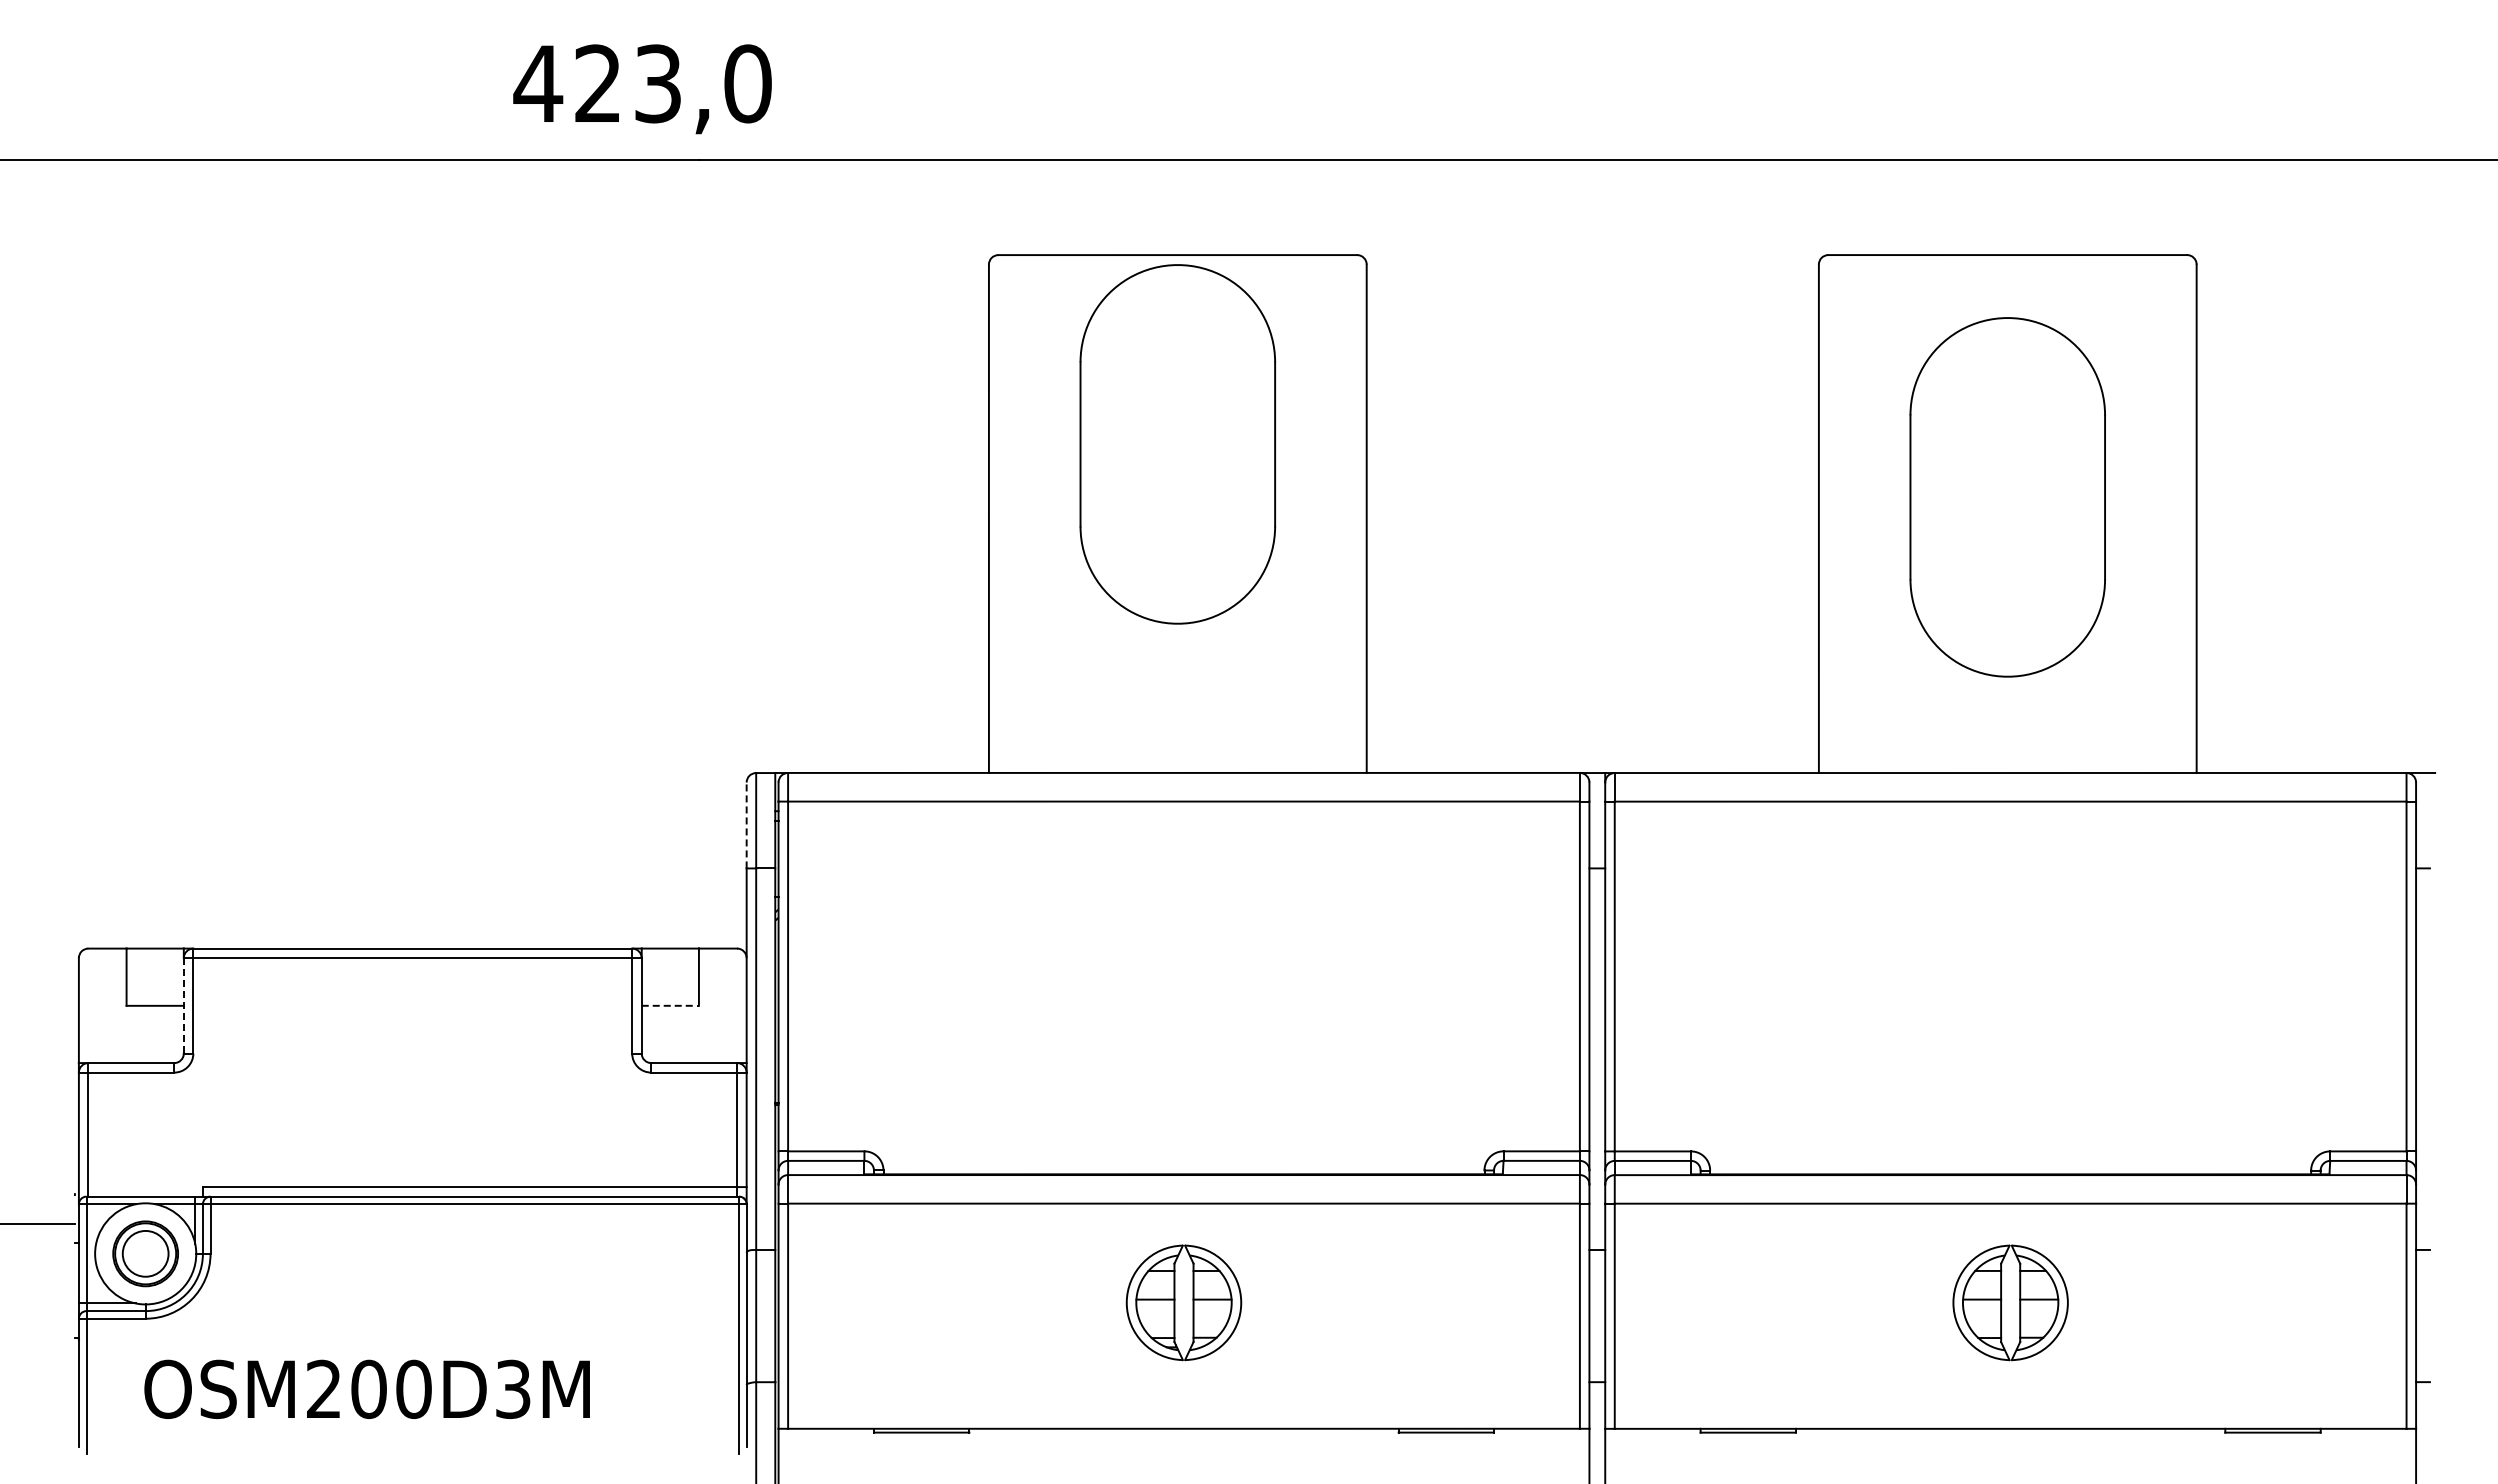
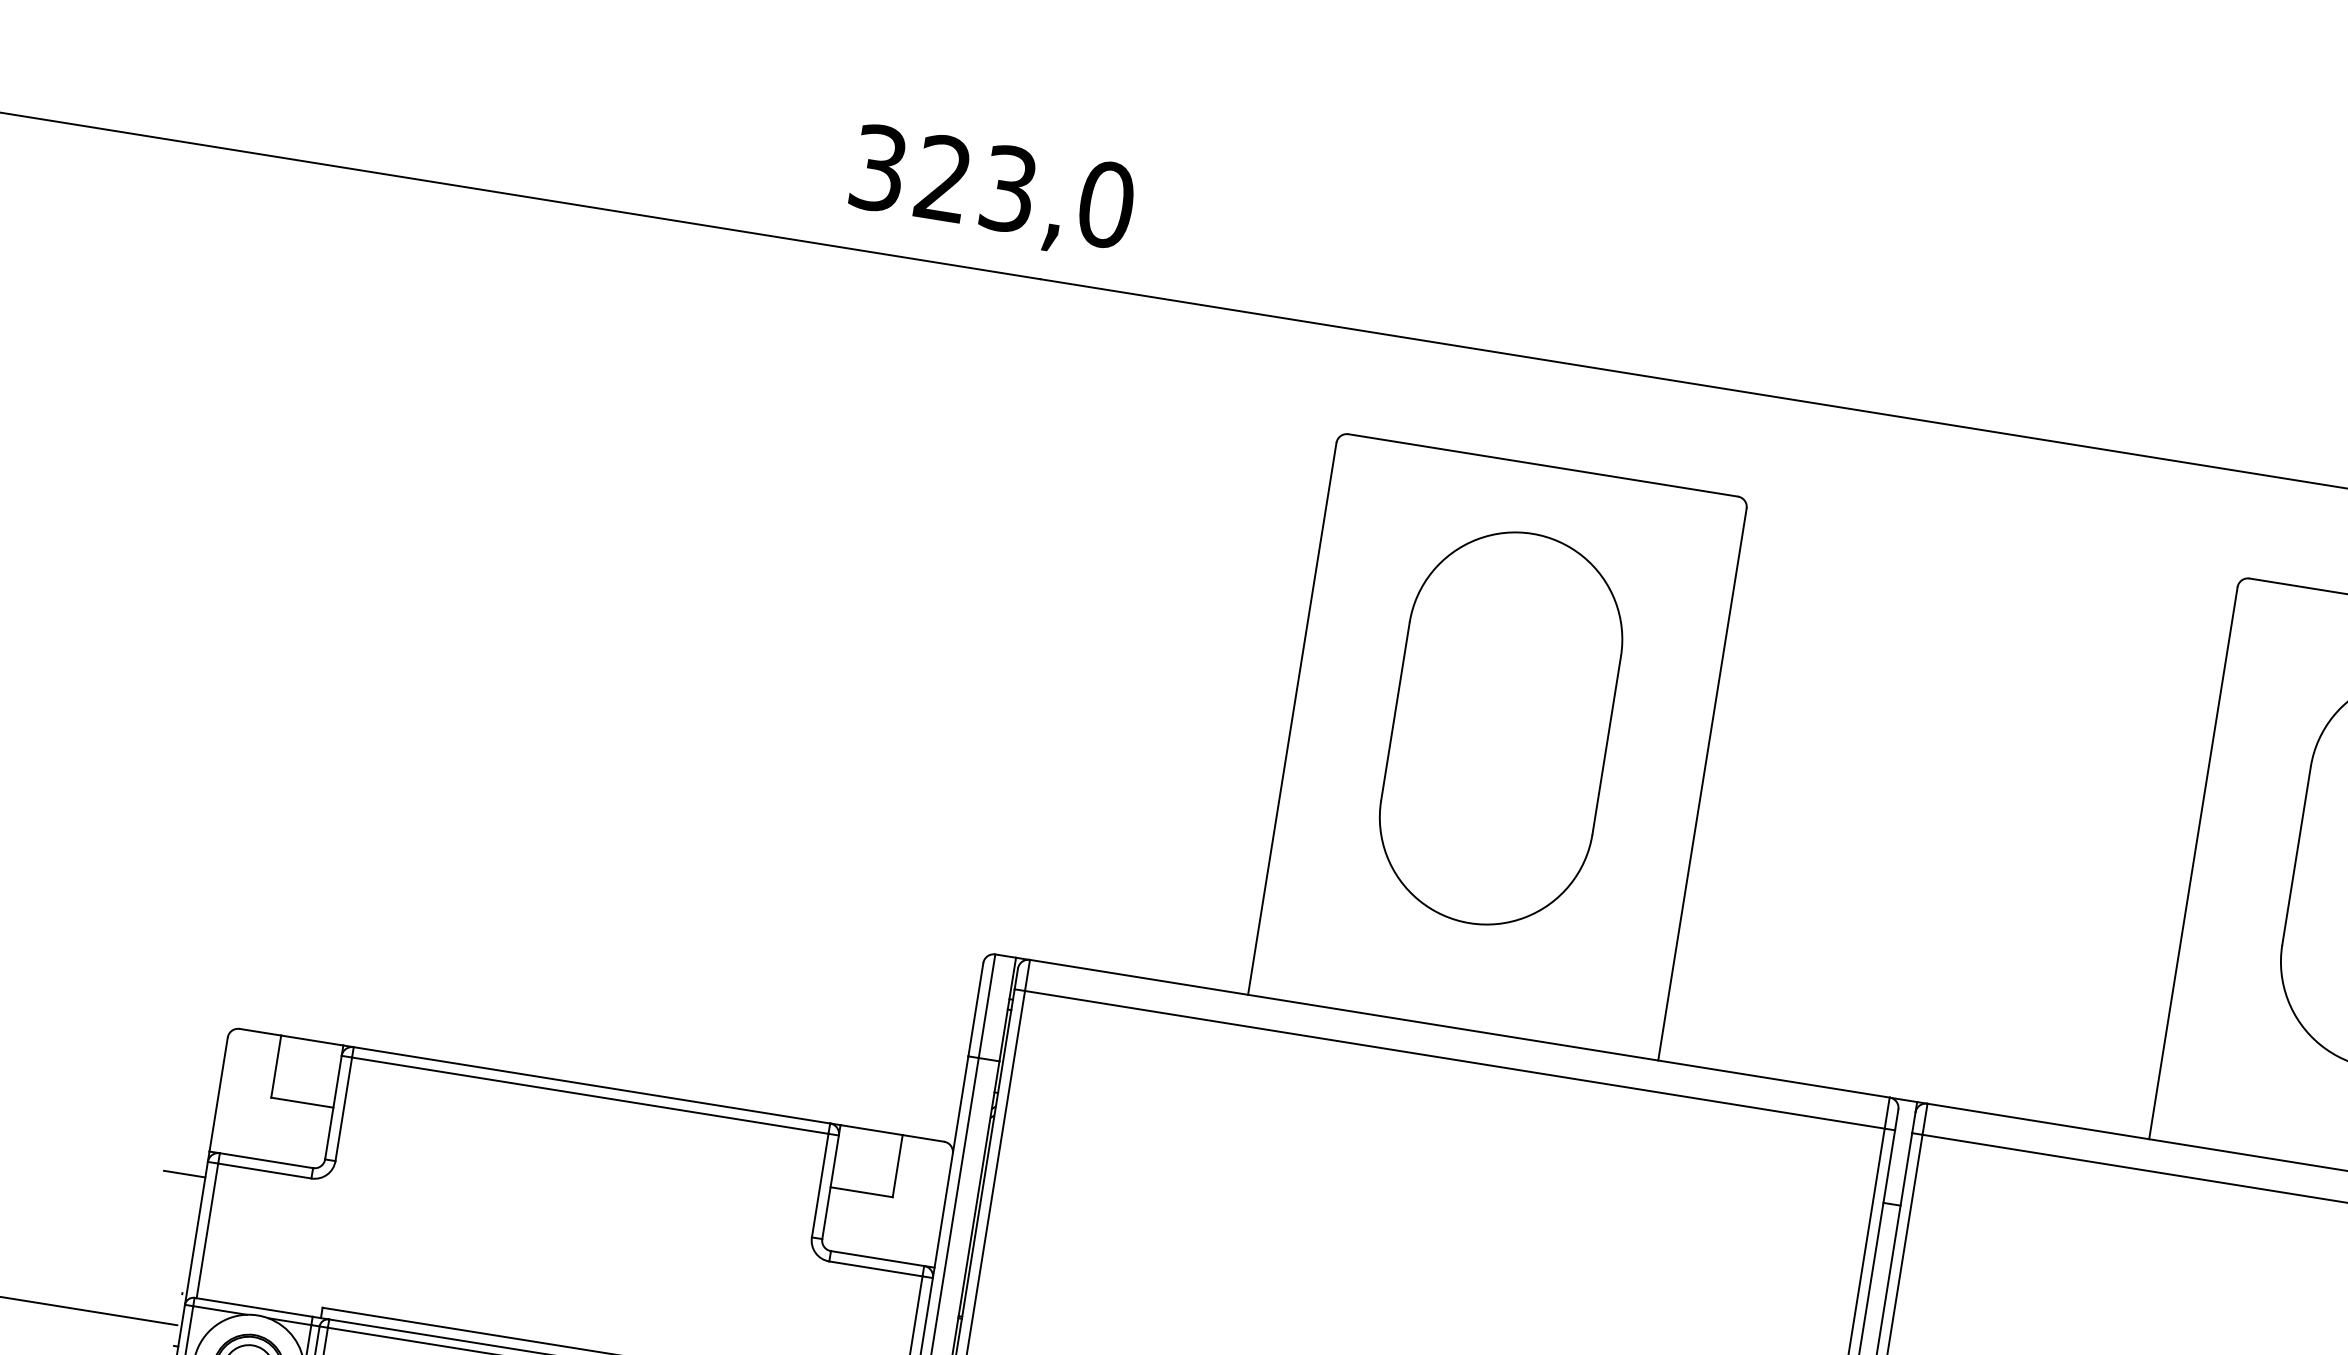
text: (538, 83) -> (878, 167), 423,0 -> 323,0
part: (1177, 444) -> (1500, 728), moved
line: (746, 825) -> (975, 1009), dashed -> solid
line: (183, 1005) -> (333, 1107), dashed -> solid
line: (670, 1005) -> (861, 1191), dashed -> solid
line: (59, 1086) -> (184, 1173), added

